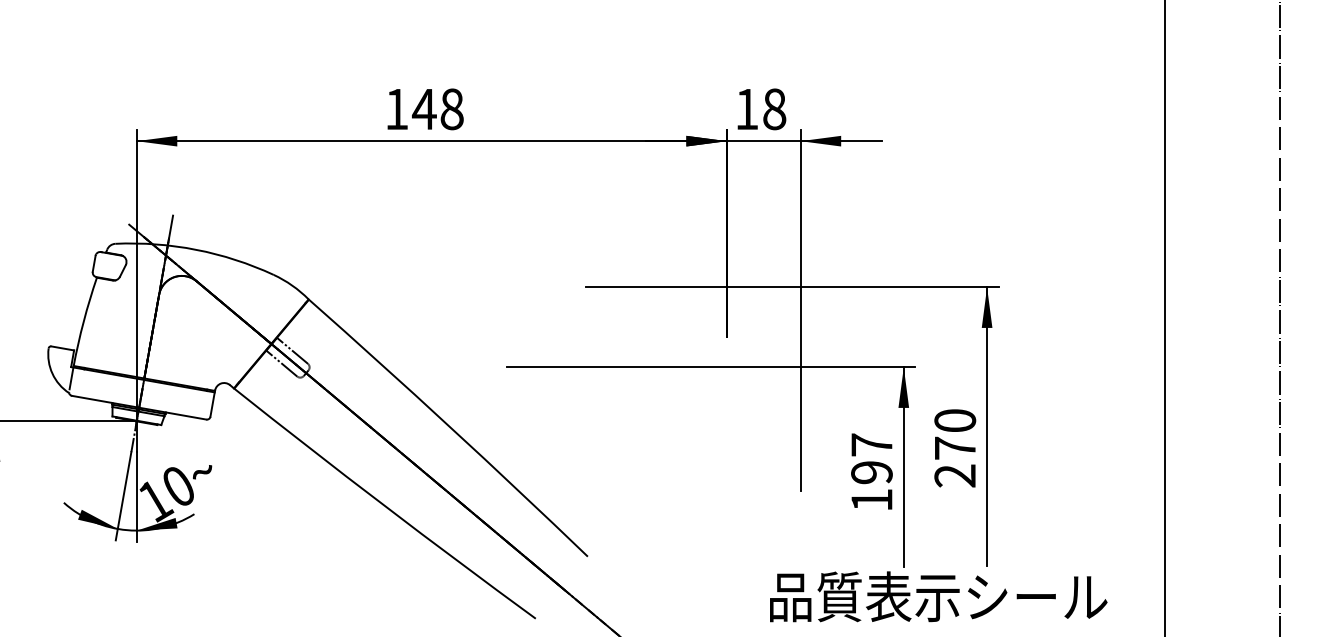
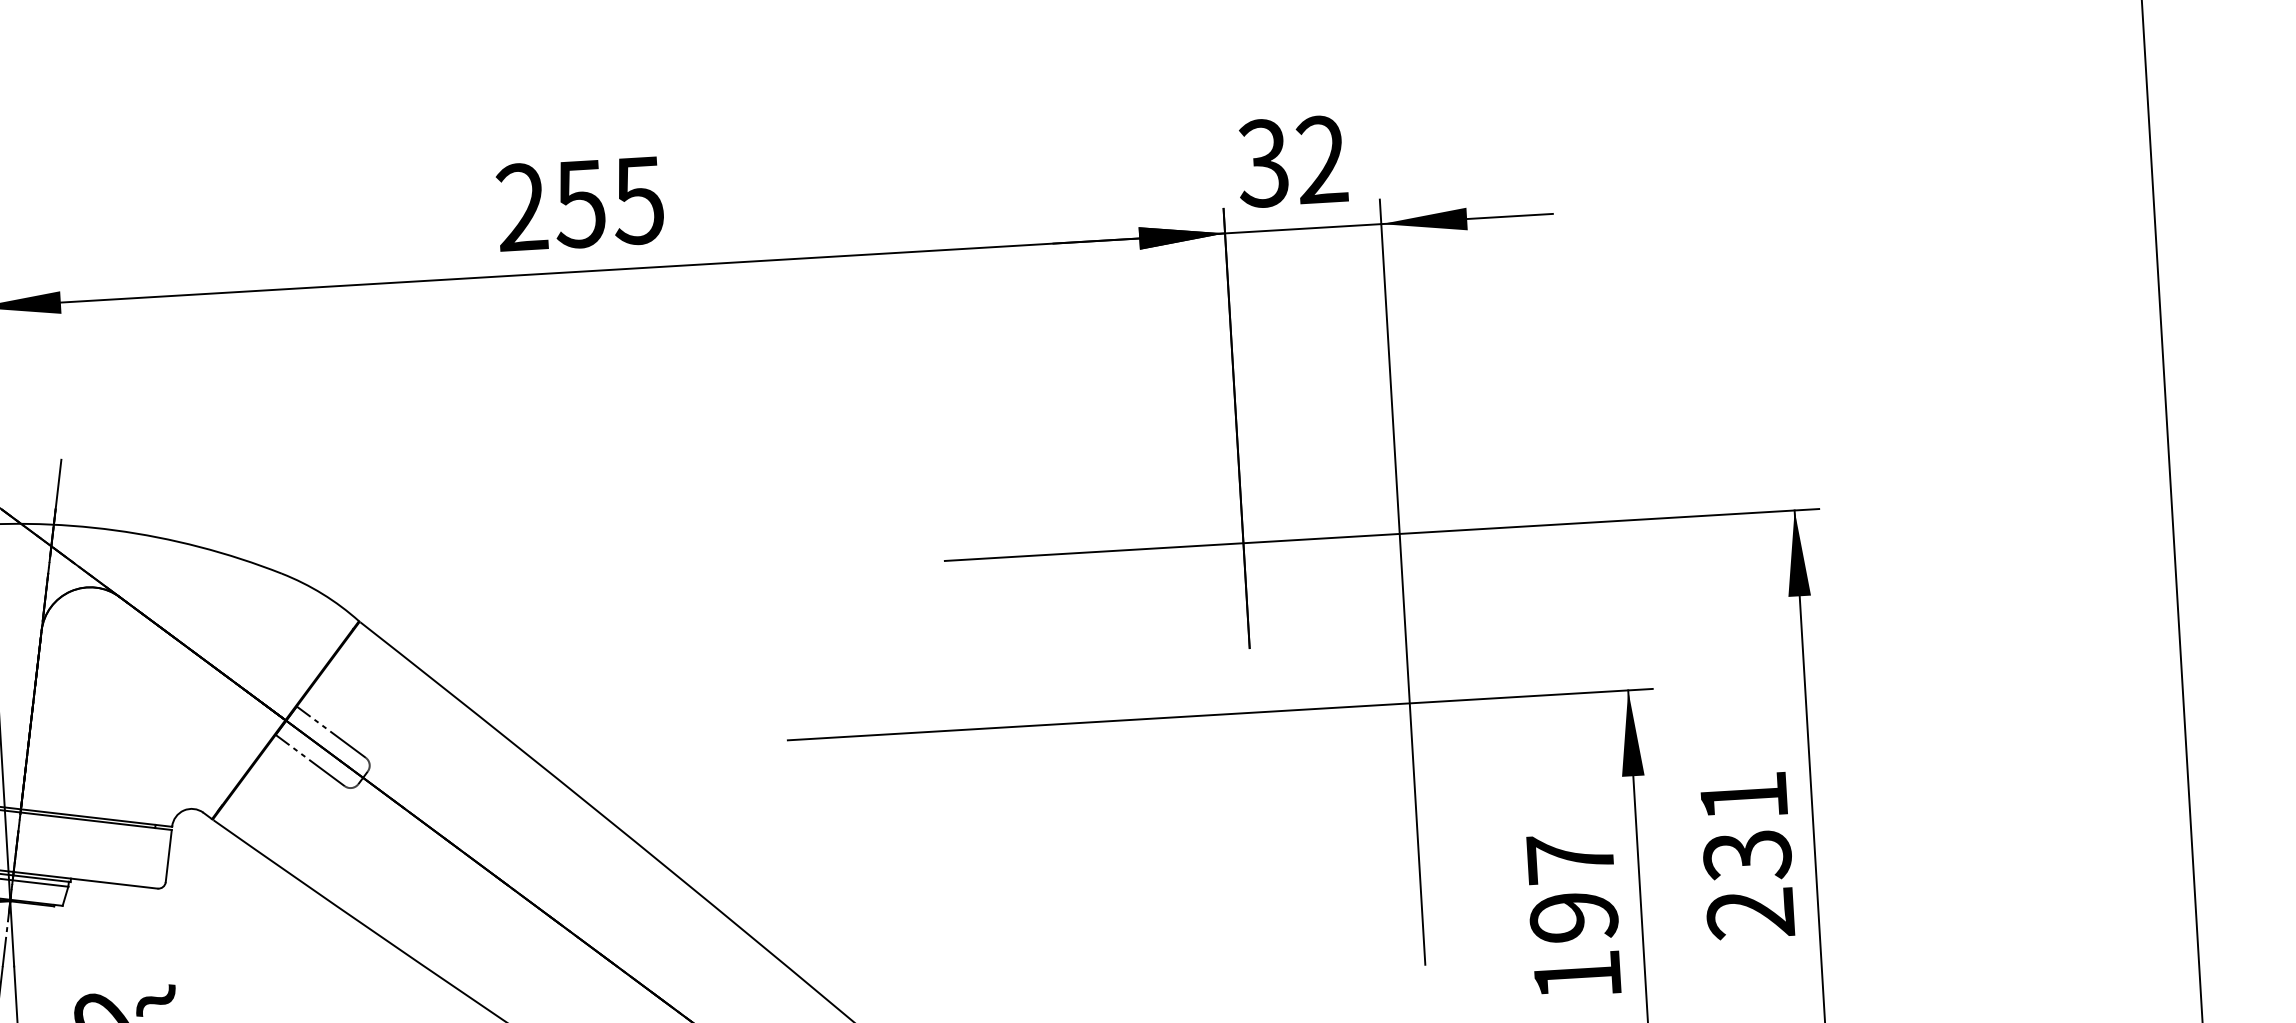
text: (424, 109) -> (580, 204), 148 -> 255
text: (760, 109) -> (1292, 162), 18 -> 32
text: (955, 434) -> (1746, 825), 270 -> 231

